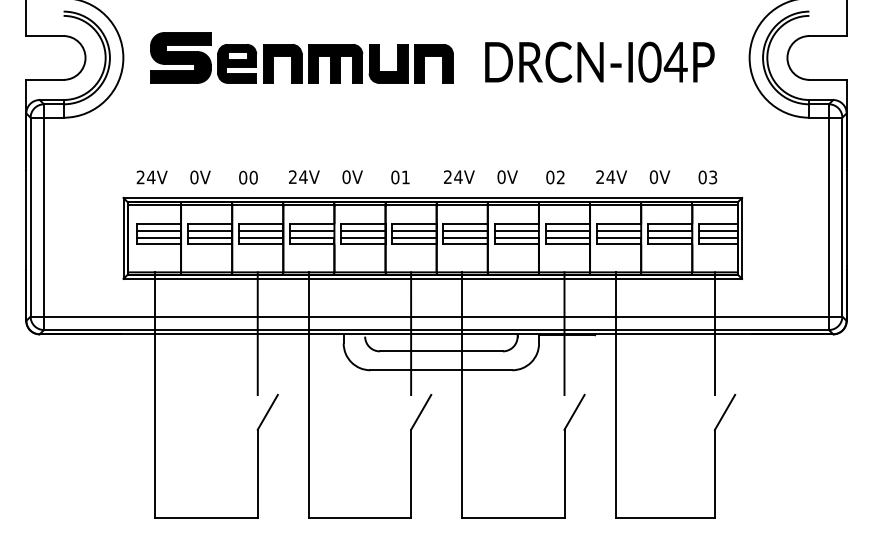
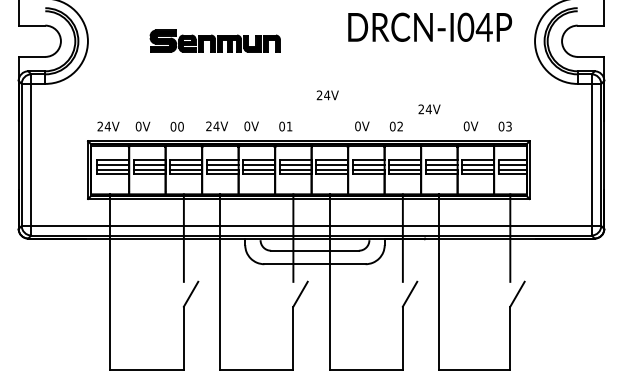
part: (300, 56) -> (214, 40), size x0.6
text: (600, 61) -> (430, 26), moved
text: (458, 177) -> (327, 95), moved
text: (611, 177) -> (429, 109), moved

